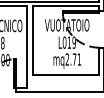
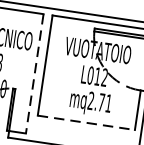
text: (74, 42) -> (105, 77), L019 -> L012
line: (27, 47) -> (35, 74), solid -> dashed
line: (66, 74) -> (86, 122), solid -> dashed

